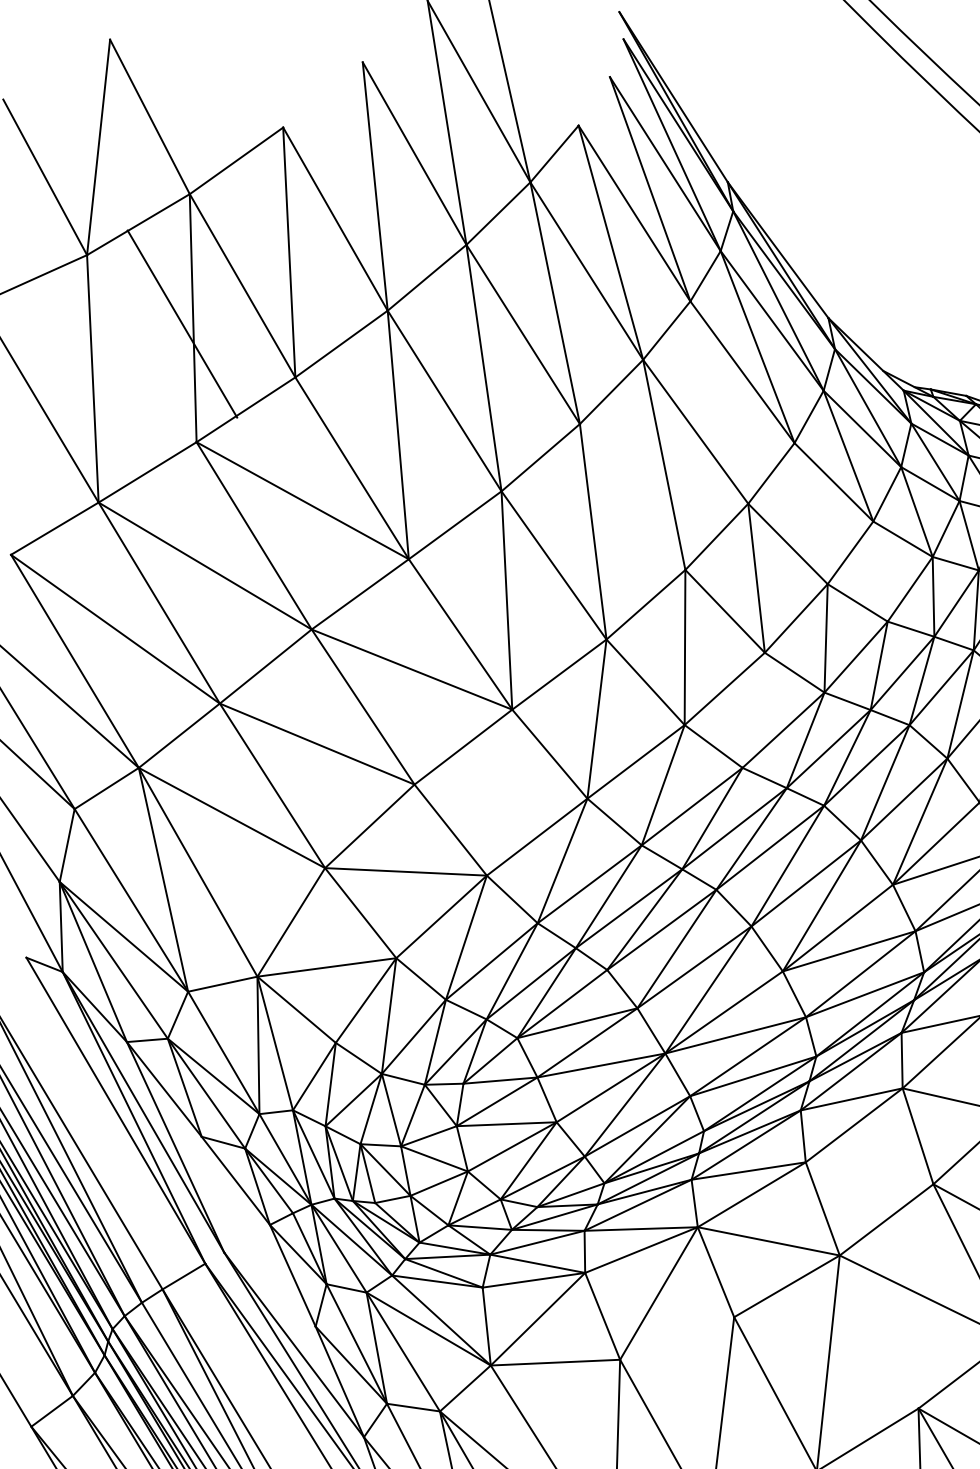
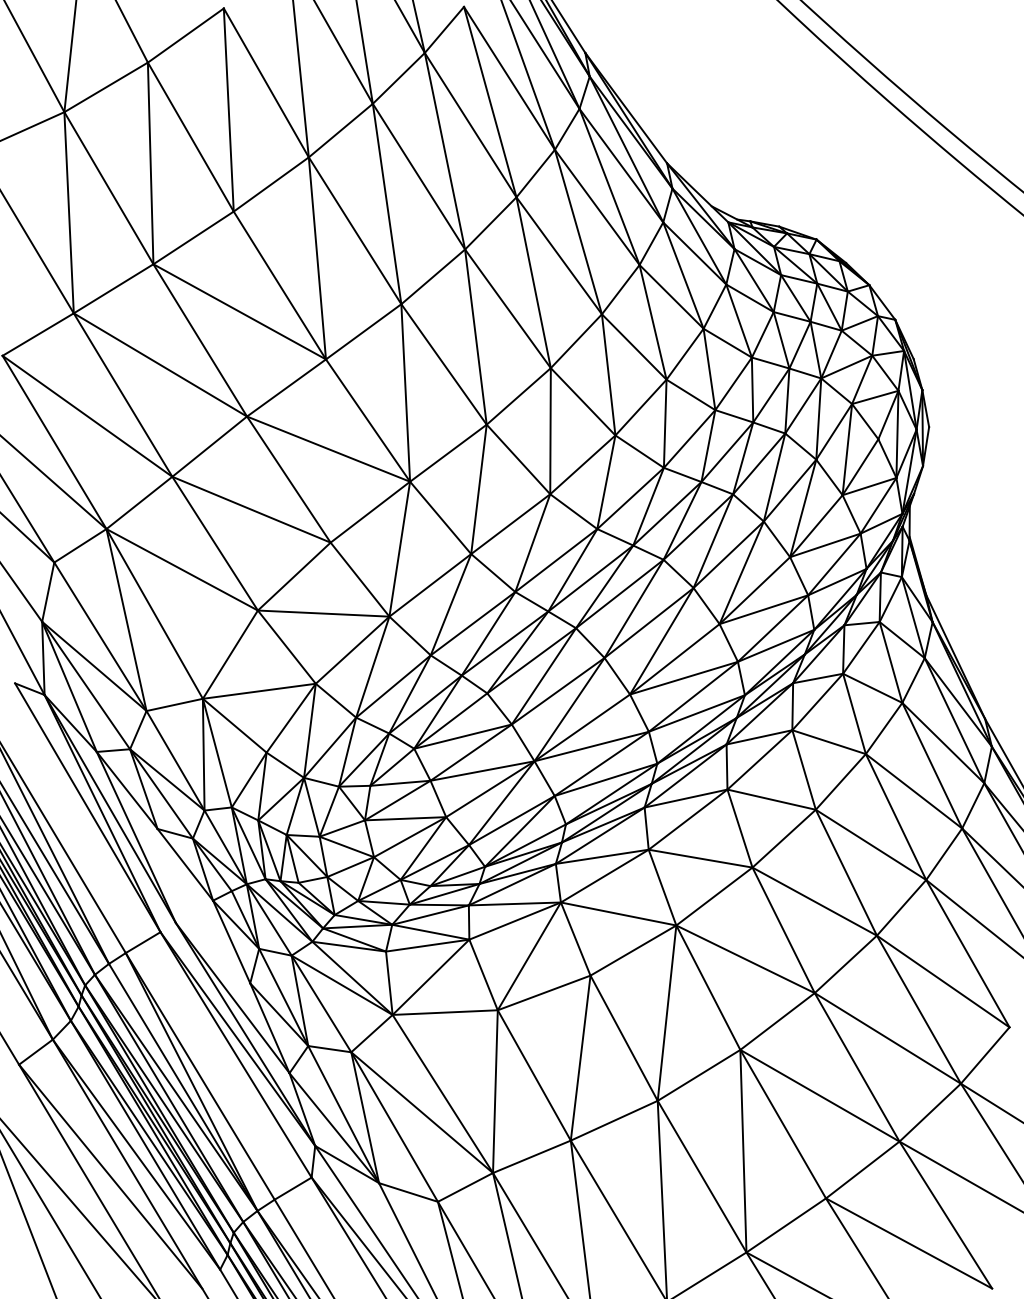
line: (181, 324) -> (108, 188), moved
line: (718, 401) -> (577, 231), added
line: (632, 496) -> (507, 308), added
line: (810, 513) -> (652, 322), added
line: (880, 571) -> (709, 369), added
line: (753, 710) -> (606, 482), added
line: (499, 791) -> (399, 548), added
line: (869, 1173) -> (700, 858), added
line: (879, 1331) -> (708, 987), added
line: (676, 1337) -> (543, 992), added

